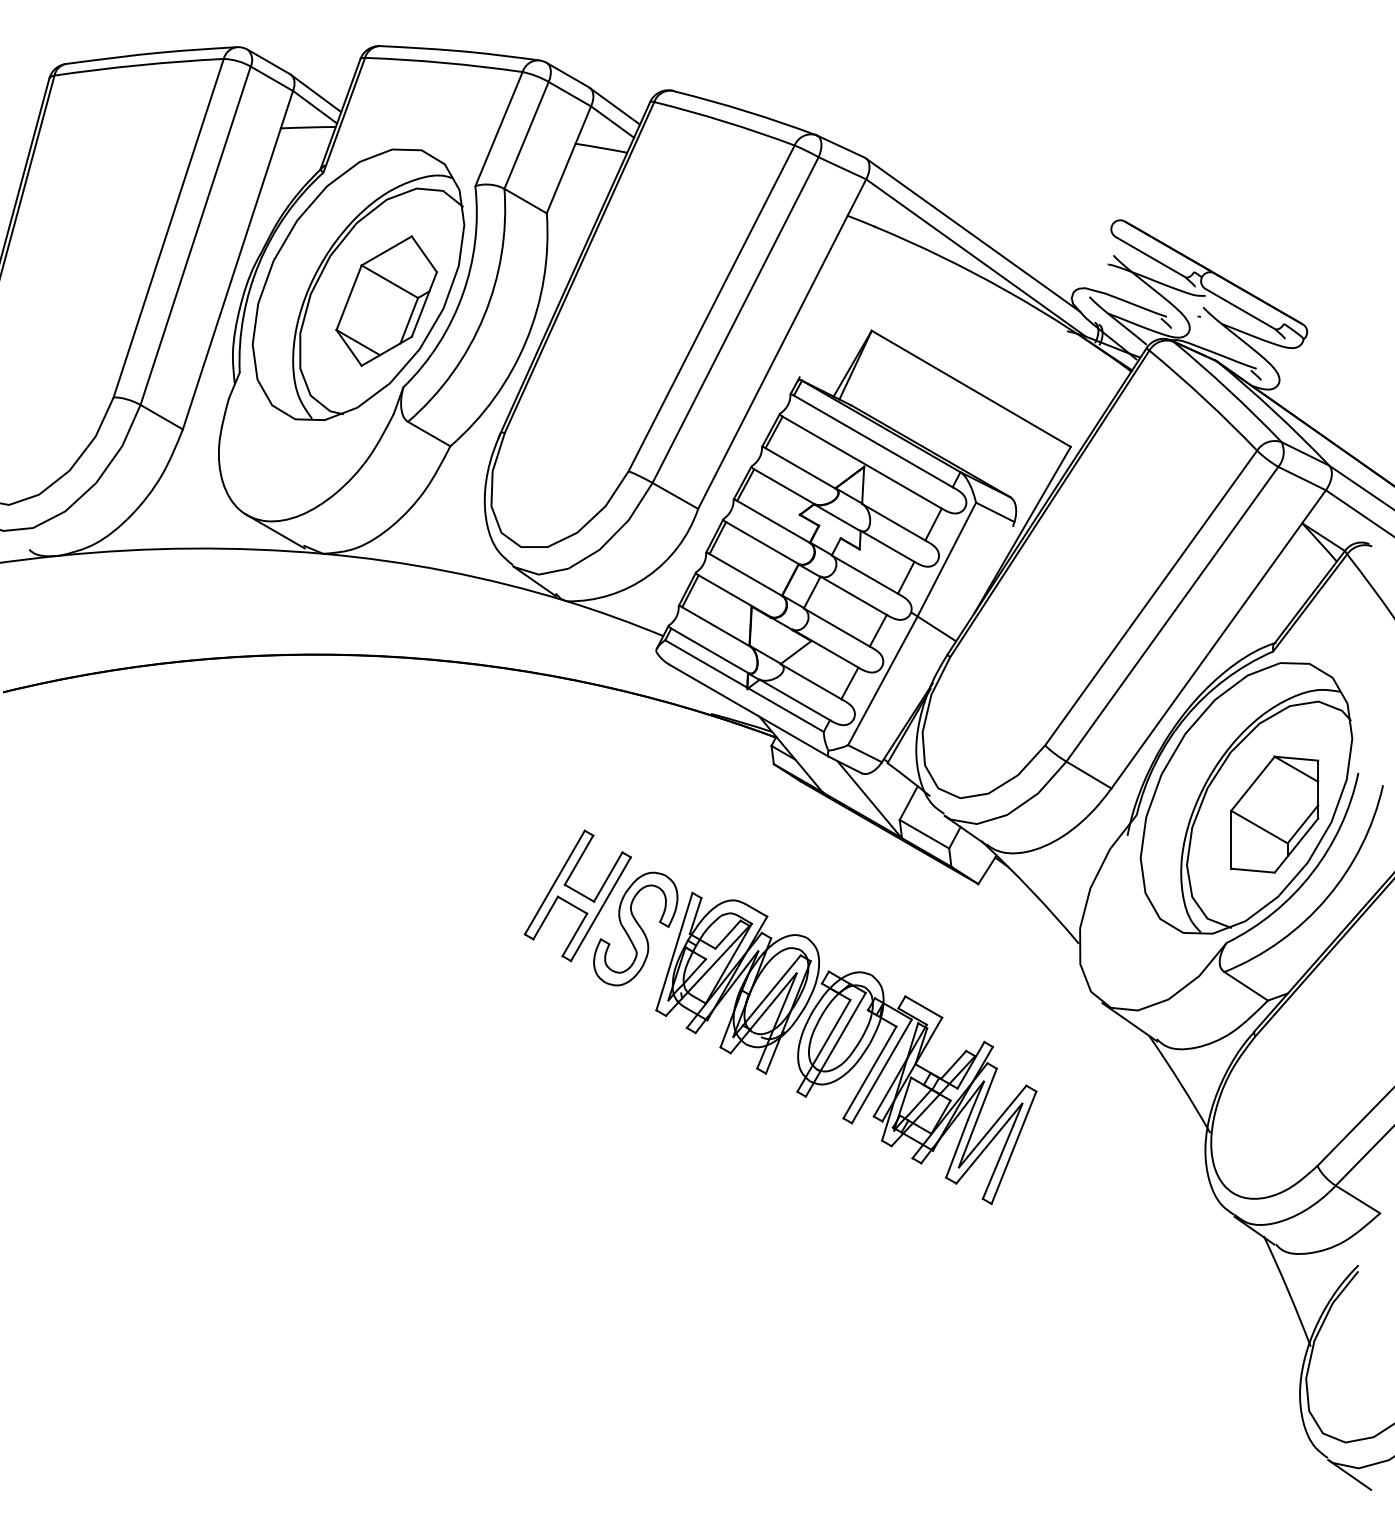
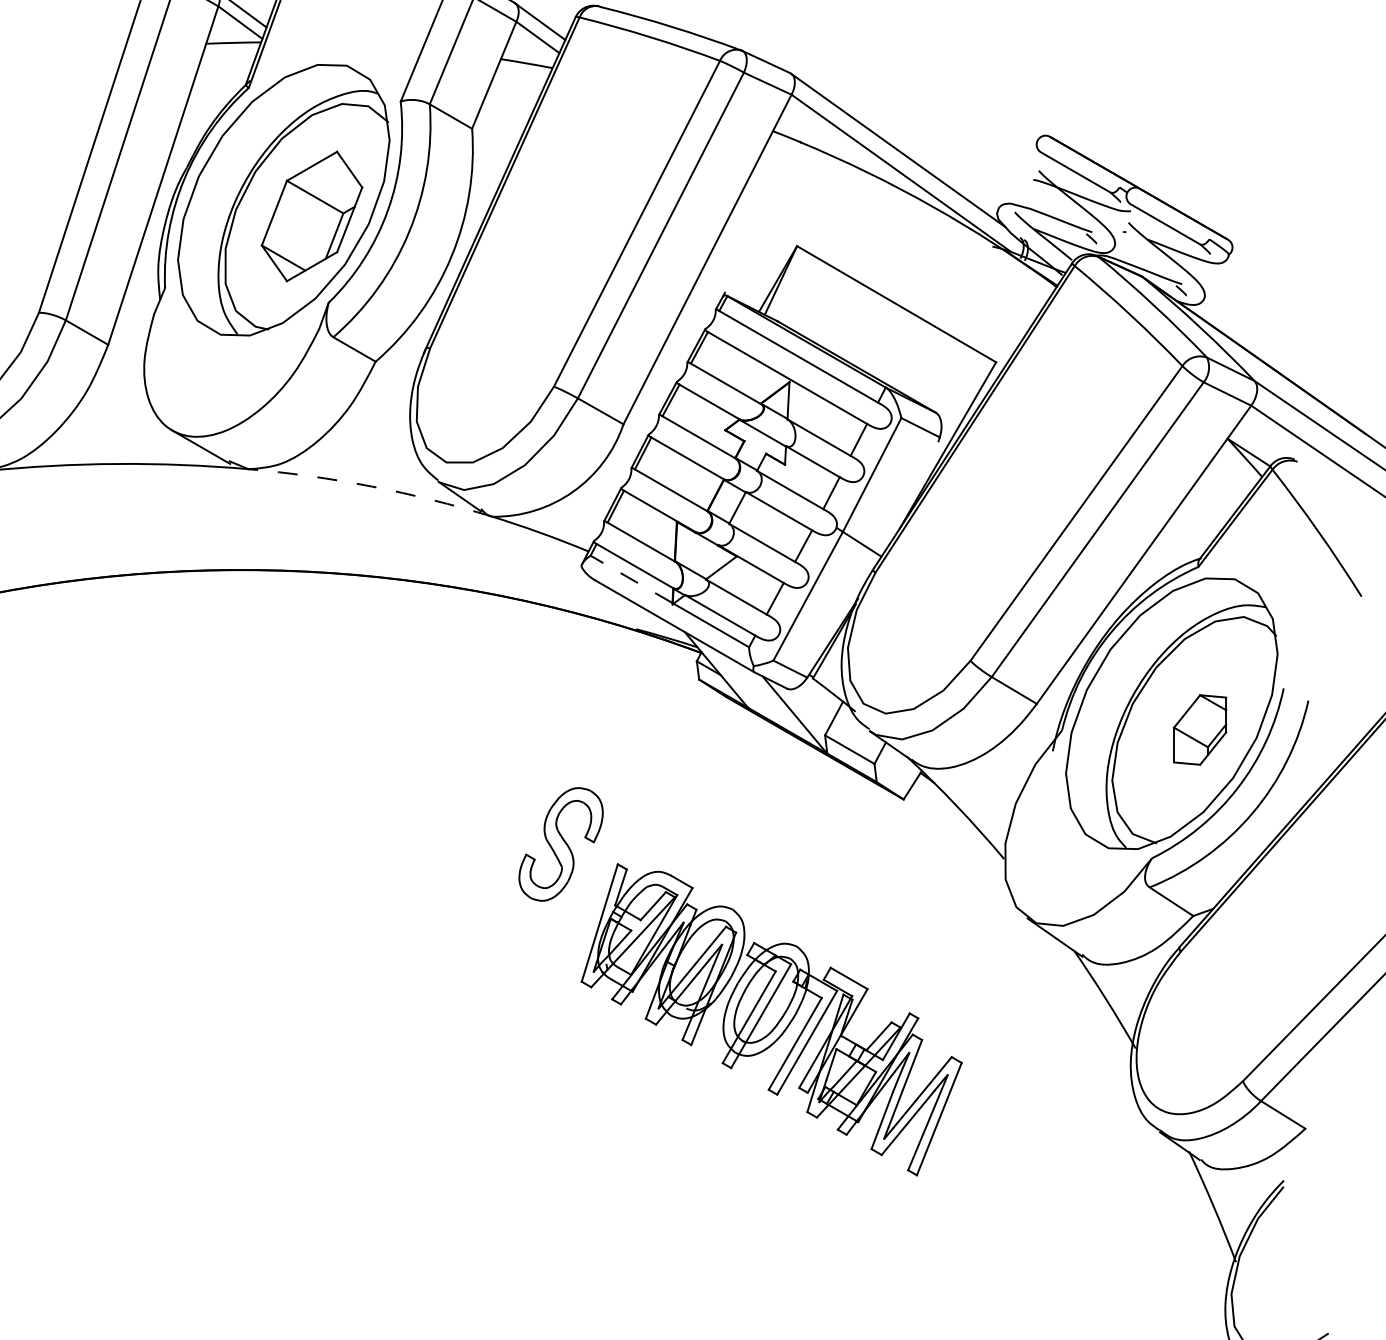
arc: (446, 571) -> (371, 486), solid -> dashed
line: (705, 663) -> (630, 578), solid -> dashed
part: (1274, 814) -> (1199, 729), size x0.6
part: (577, 895) -> (502, 810), removed
part: (846, 1047) -> (771, 1018), moved

